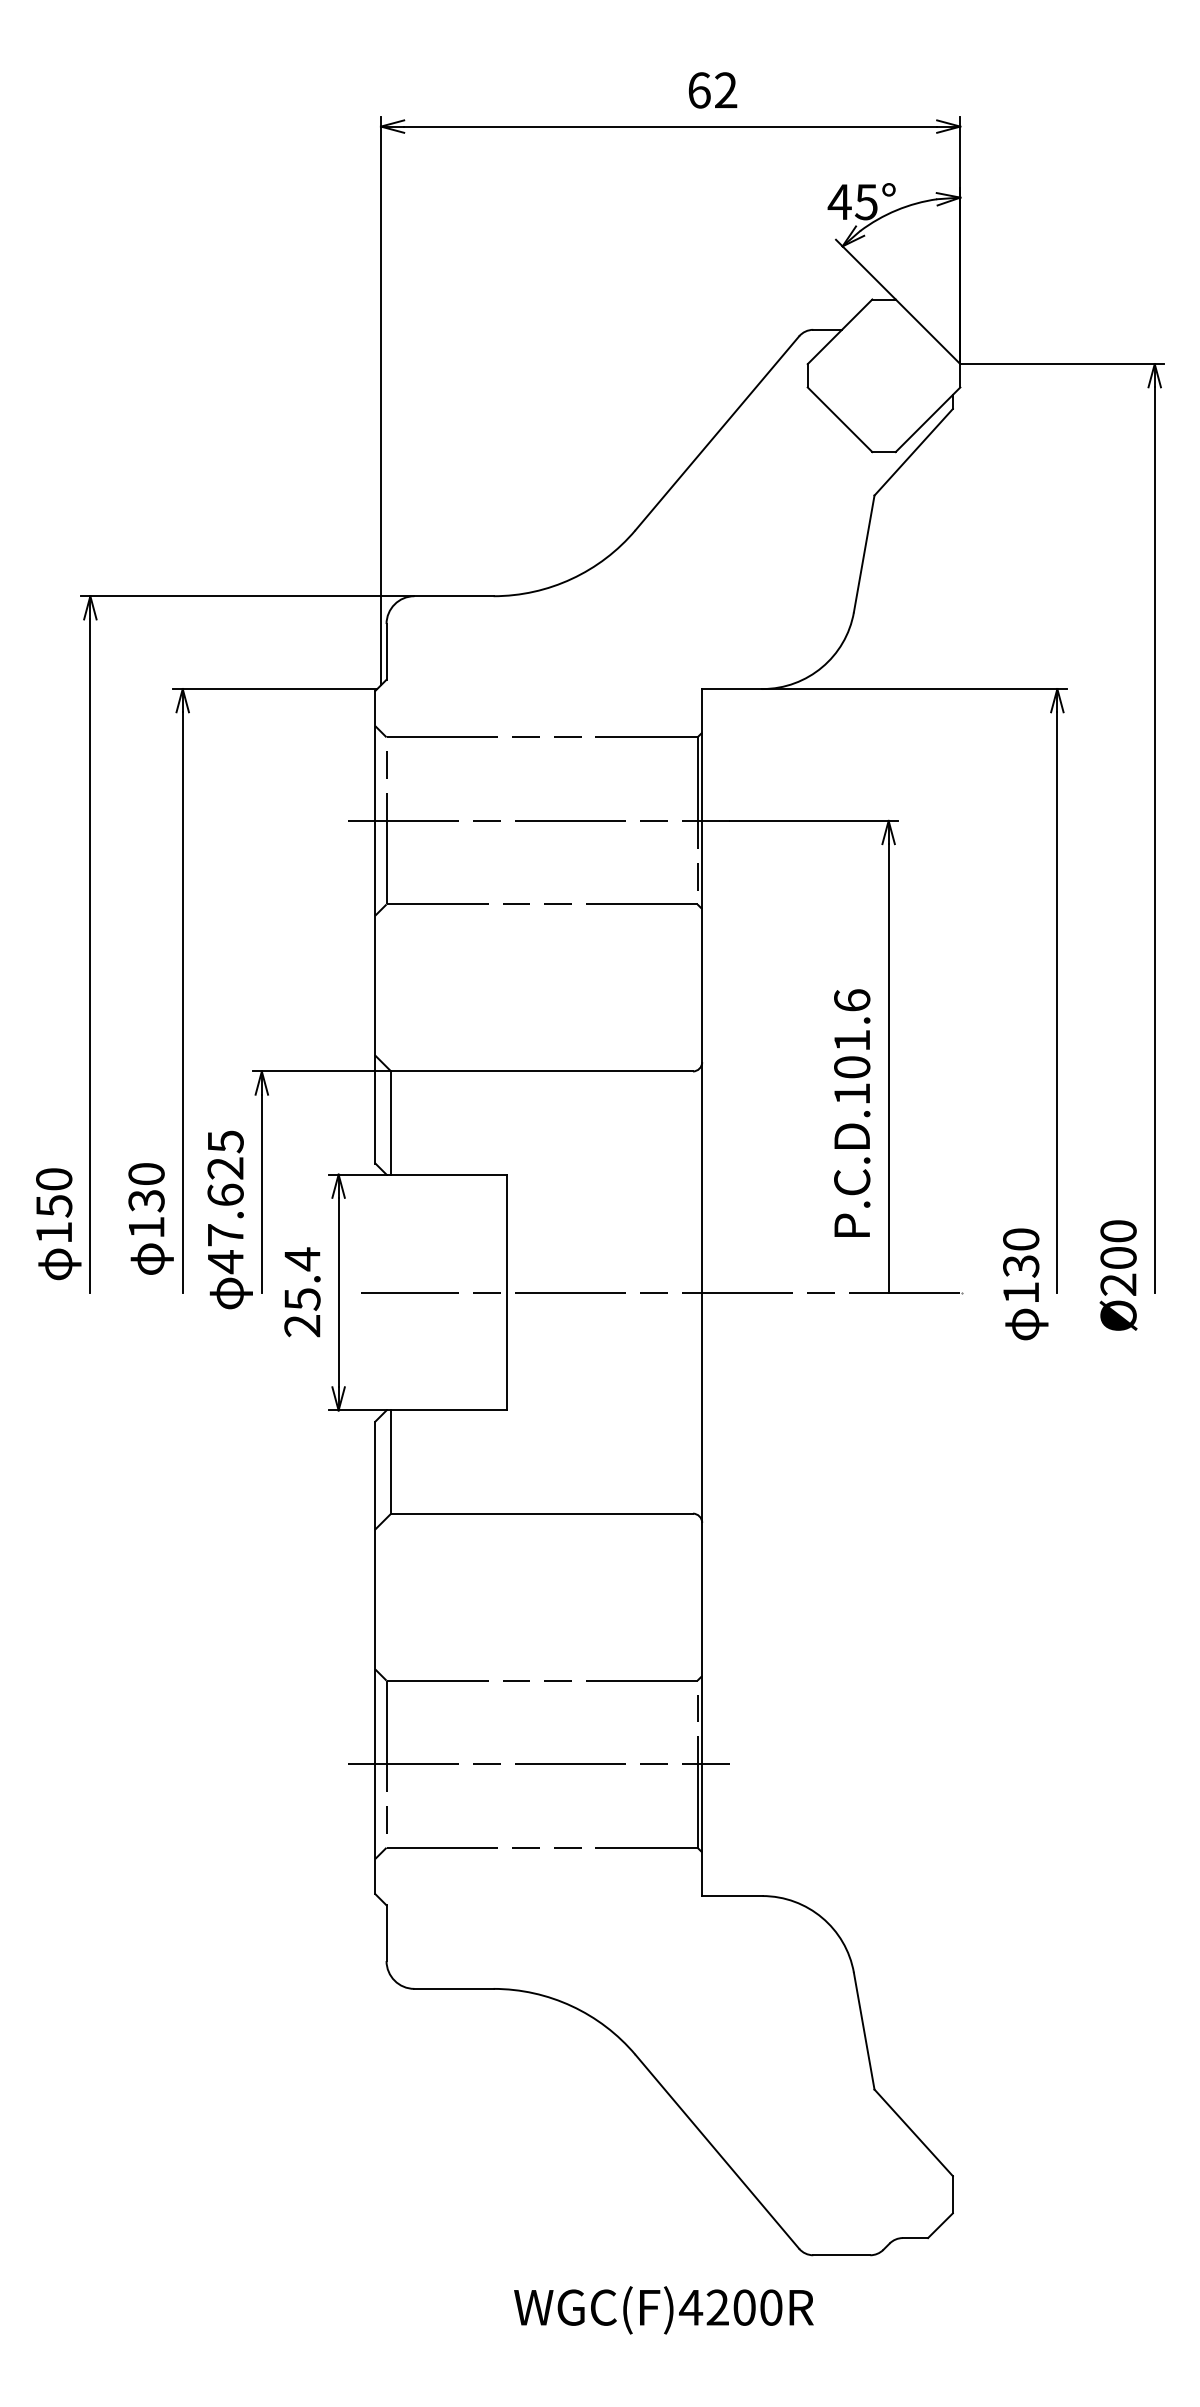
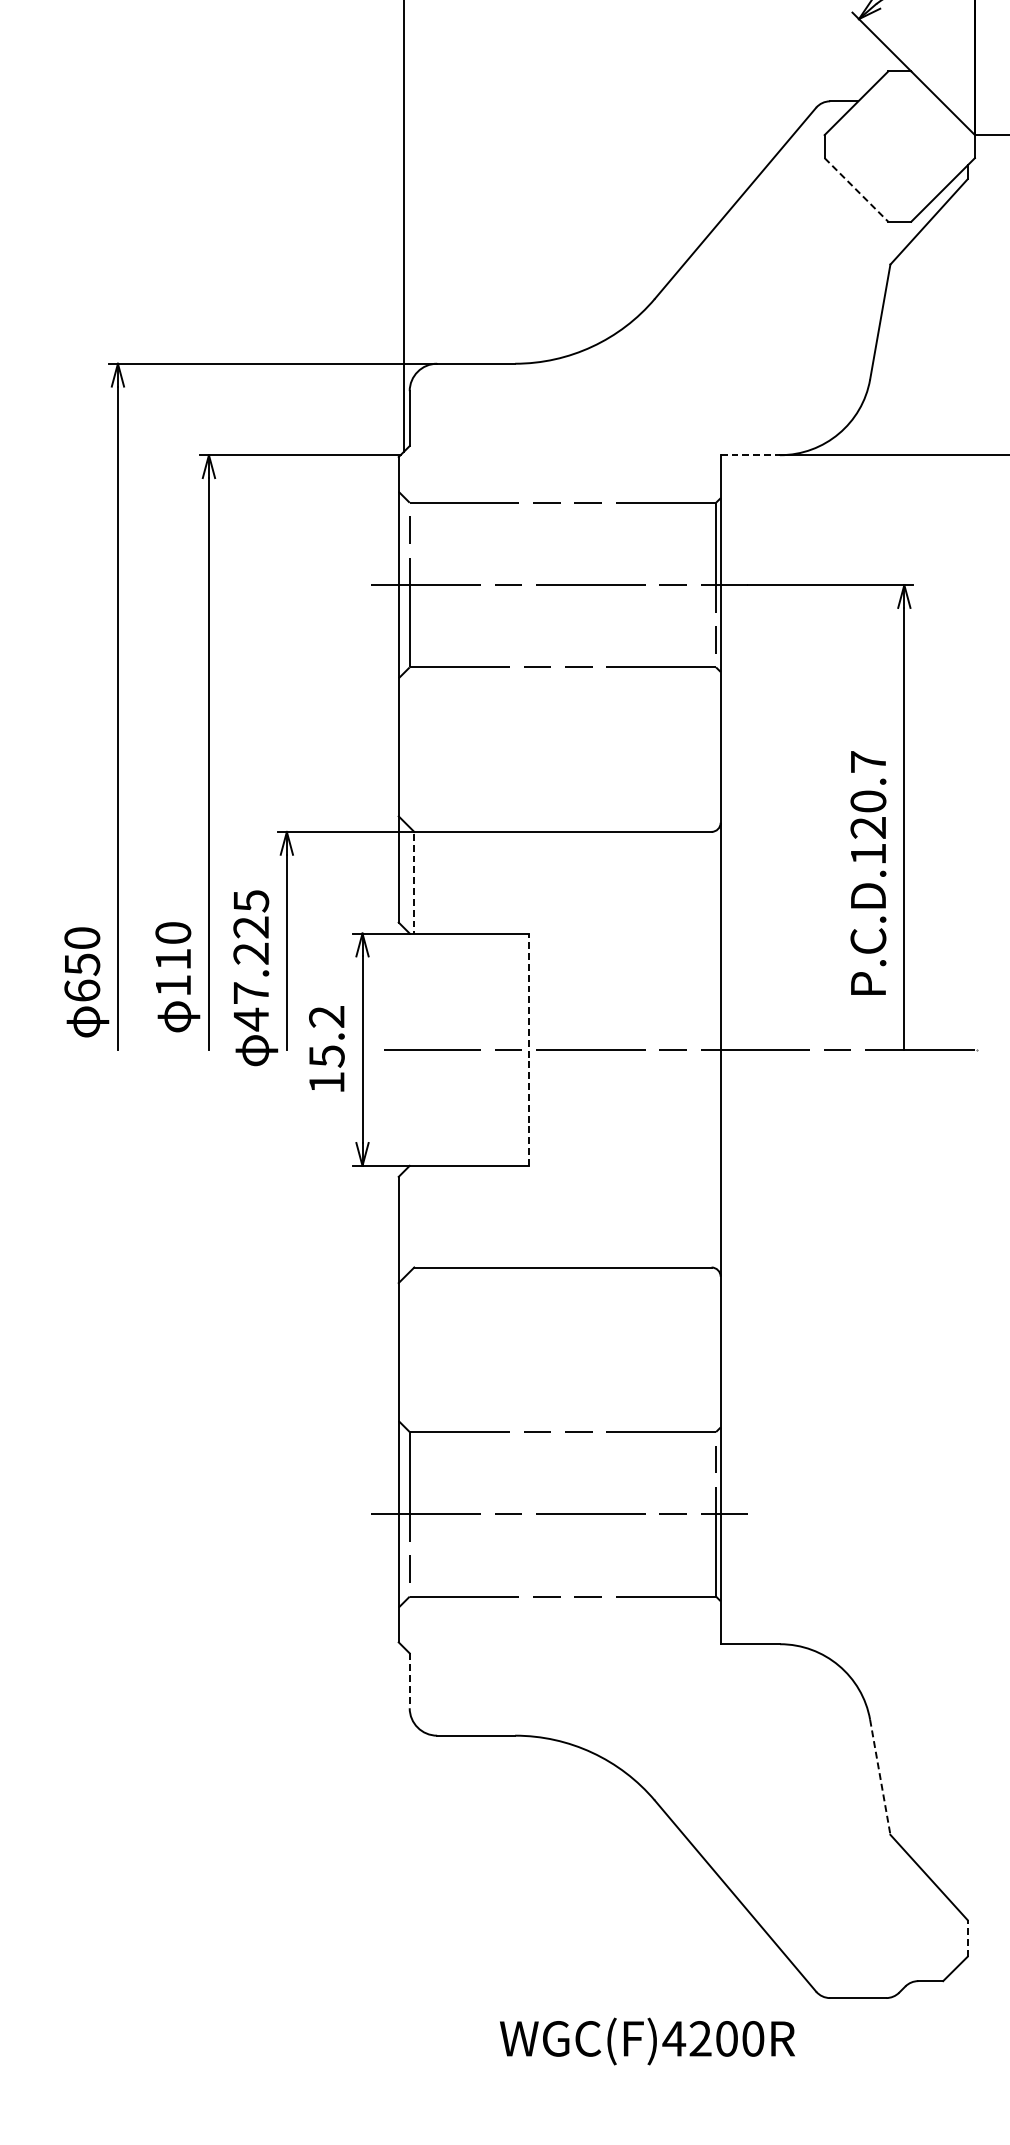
line: (840, 419) -> (856, 189), solid -> dashed
line: (732, 689) -> (750, 455), solid -> dashed
text: (852, 1033) -> (868, 794), P.C.D.101.6 -> P.C.D.120.7
line: (391, 1124) -> (414, 884), solid -> dashed
text: (225, 1194) -> (251, 953), 47.625 -> 47.225
text: (146, 1201) -> (173, 960), 130 -> 110
text: (54, 1232) -> (82, 990), 150 -> 650
text: (302, 1292) -> (326, 1049), 25.4 -> 15.2
line: (507, 1292) -> (528, 1049), solid -> dashed
line: (391, 1460) -> (414, 1215), removed
line: (386, 1933) -> (409, 1681), solid -> dashed
line: (864, 2031) -> (880, 1777), solid -> dashed
line: (952, 2194) -> (967, 1938), solid -> dashed
text: (663, 2310) -> (647, 2041), moved

